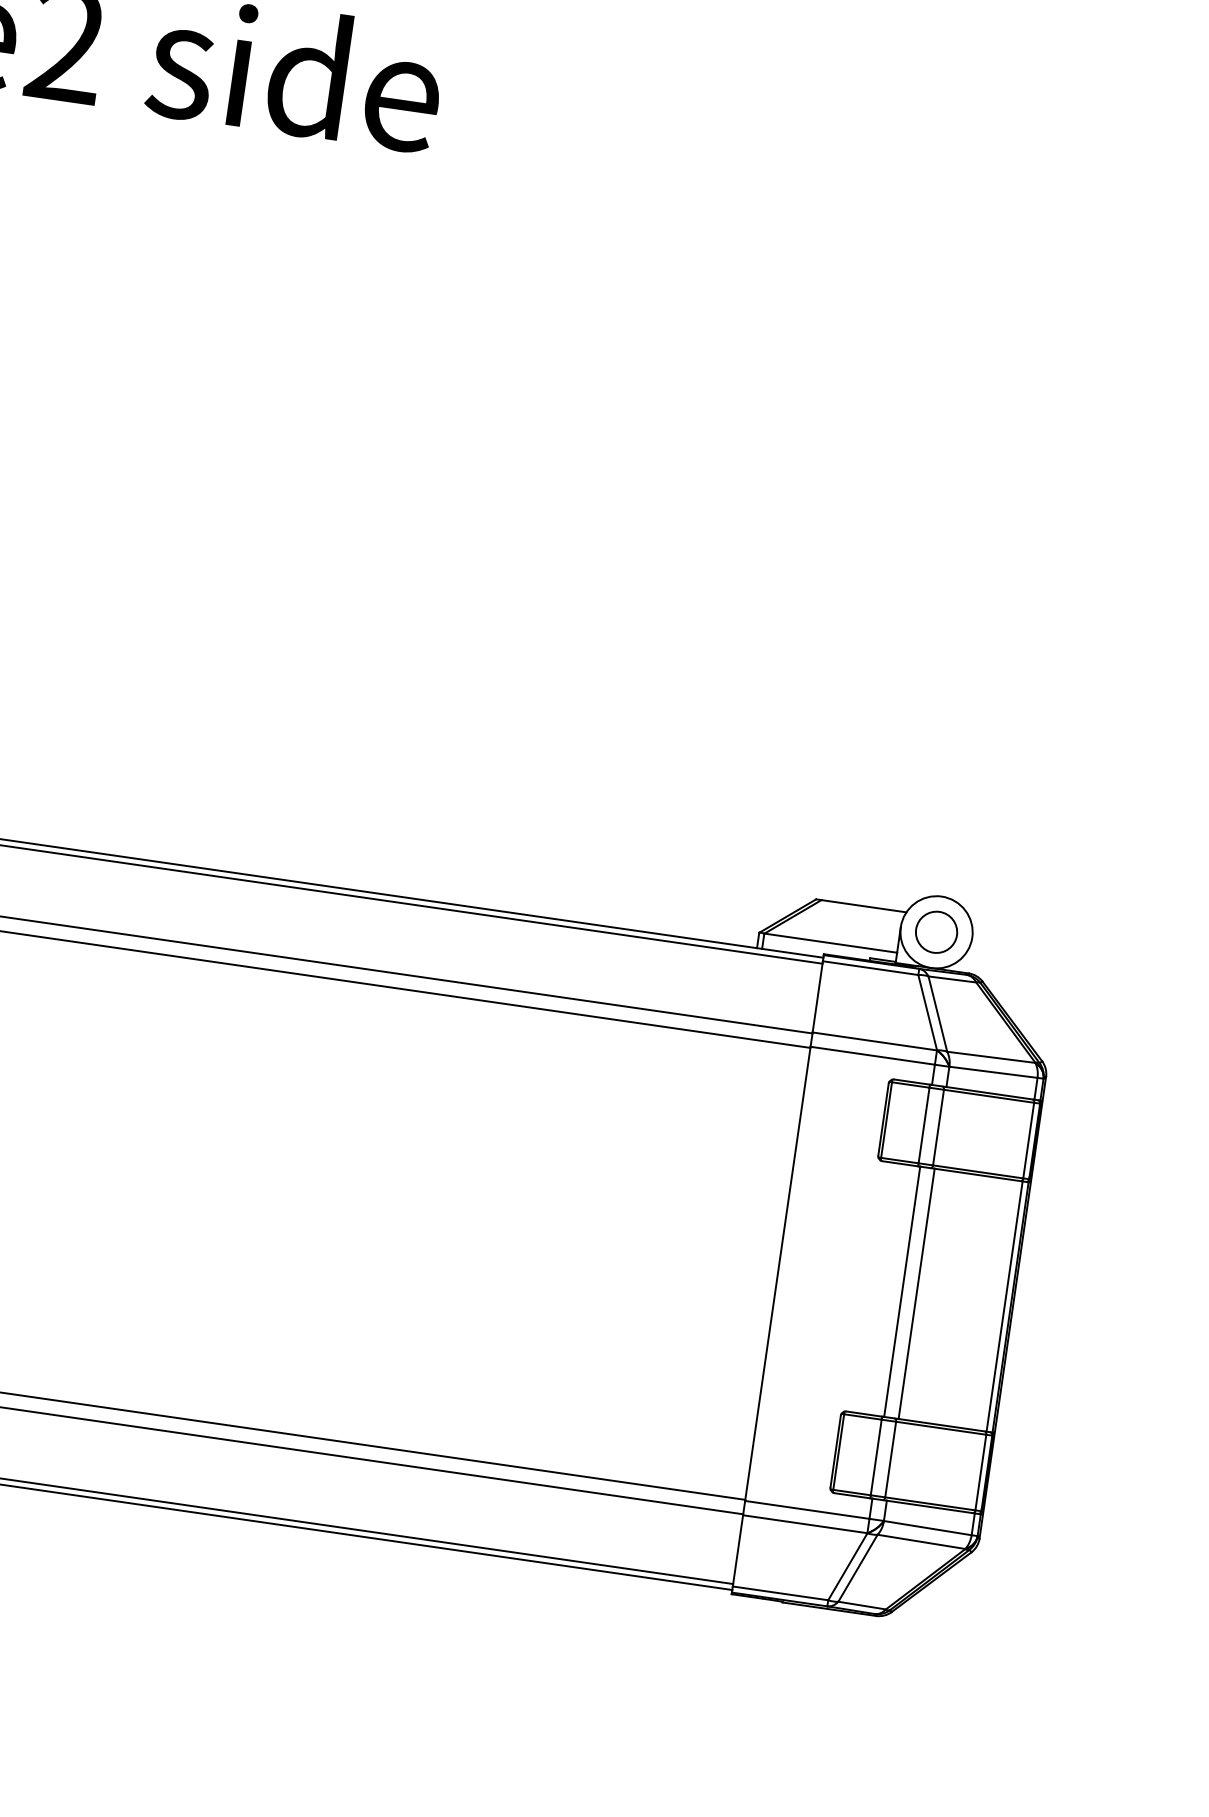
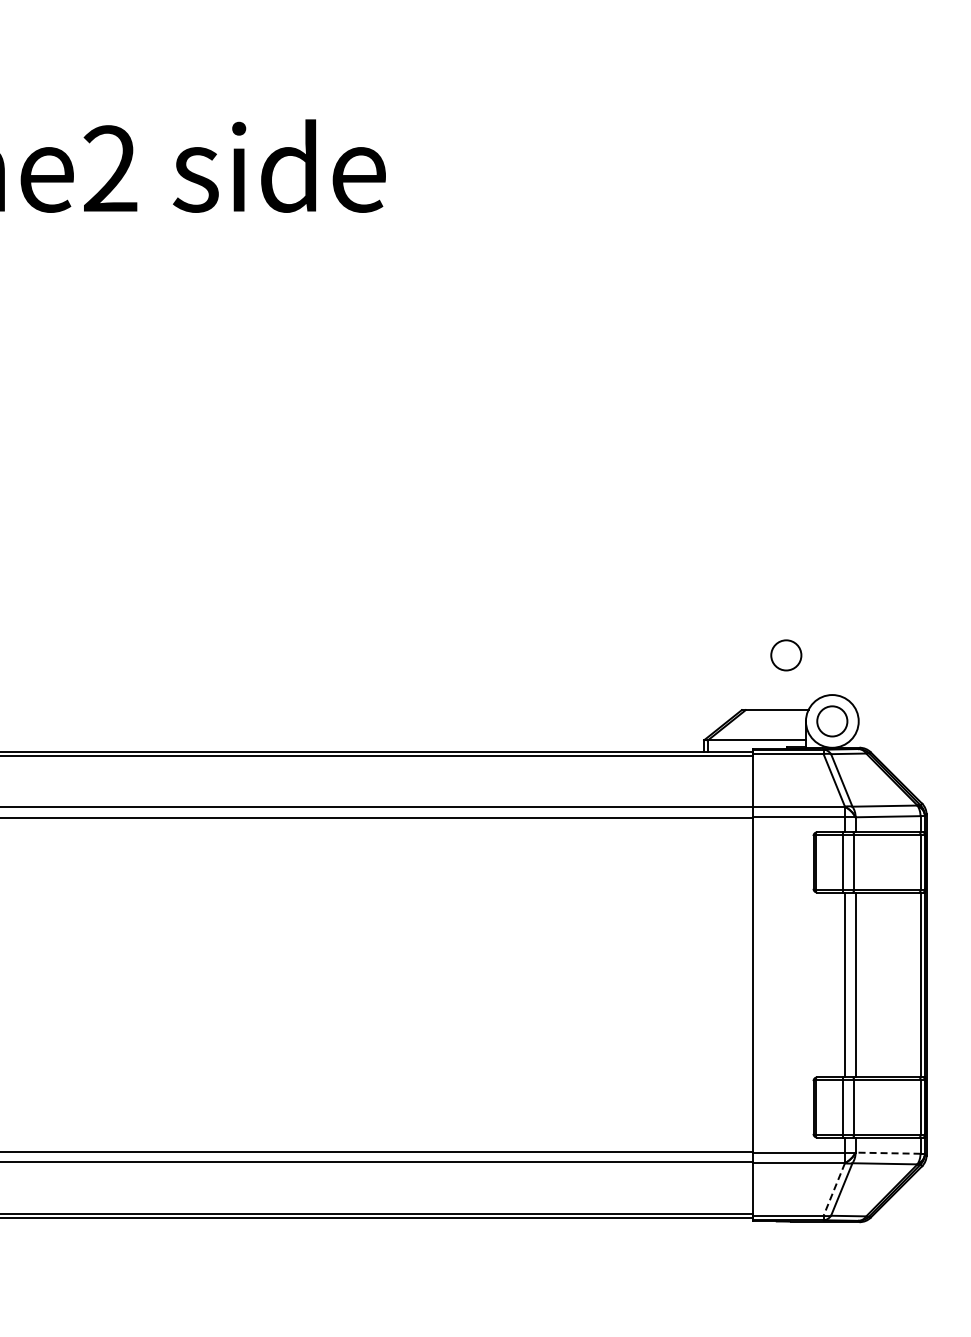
circle: (887, 834) -> (786, 655), added
line: (926, 1528) -> (887, 1153), solid -> dashed
line: (848, 1566) -> (834, 1189), solid -> dashed

